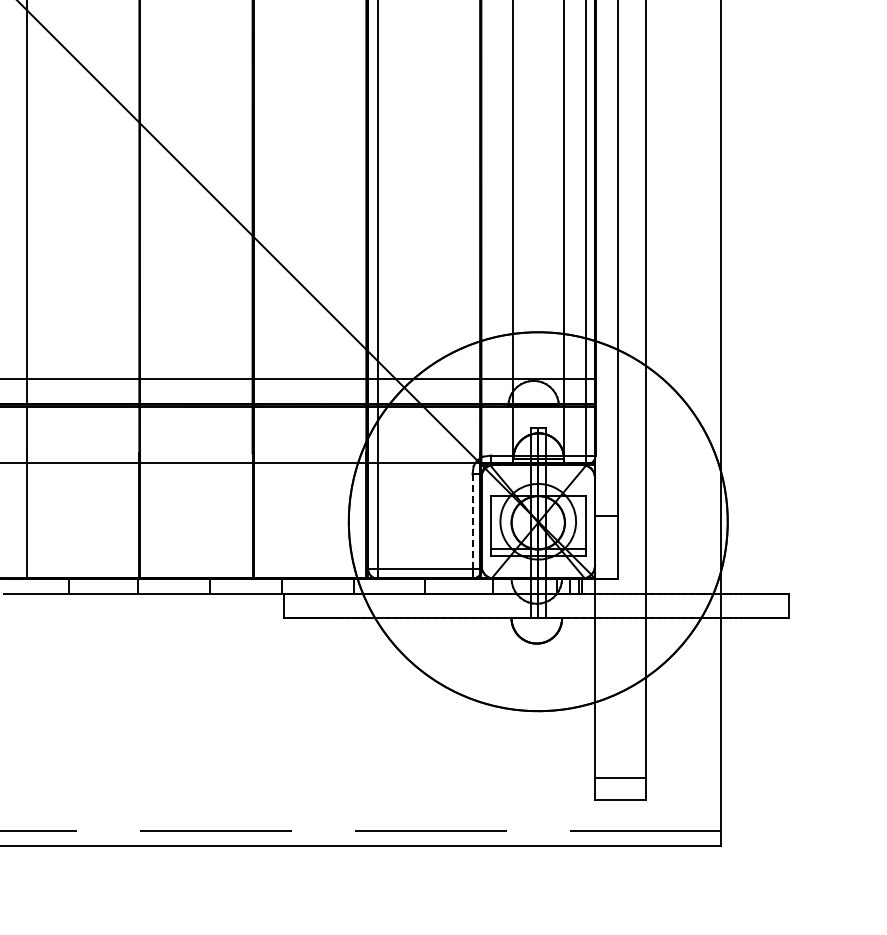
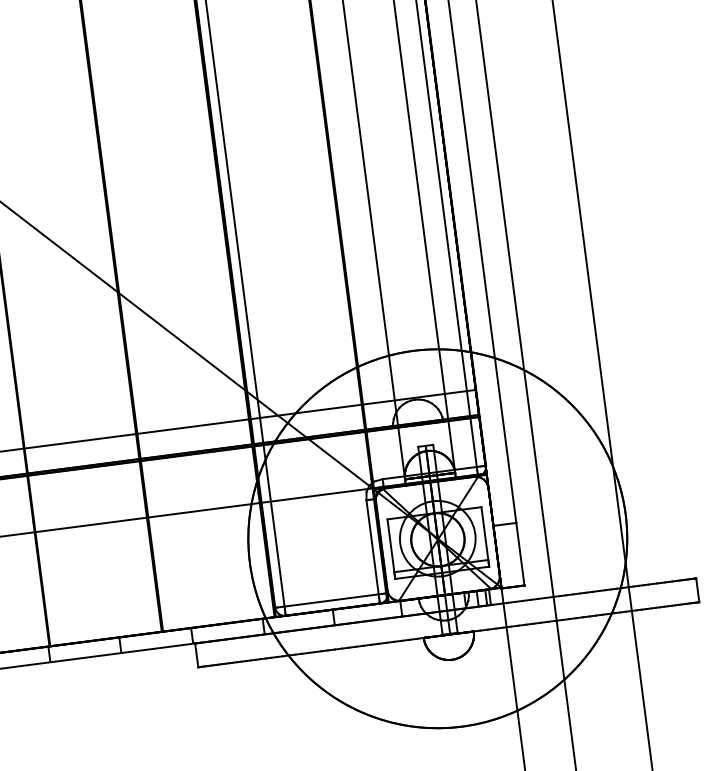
line: (472, 522) -> (372, 548), dashed -> solid

